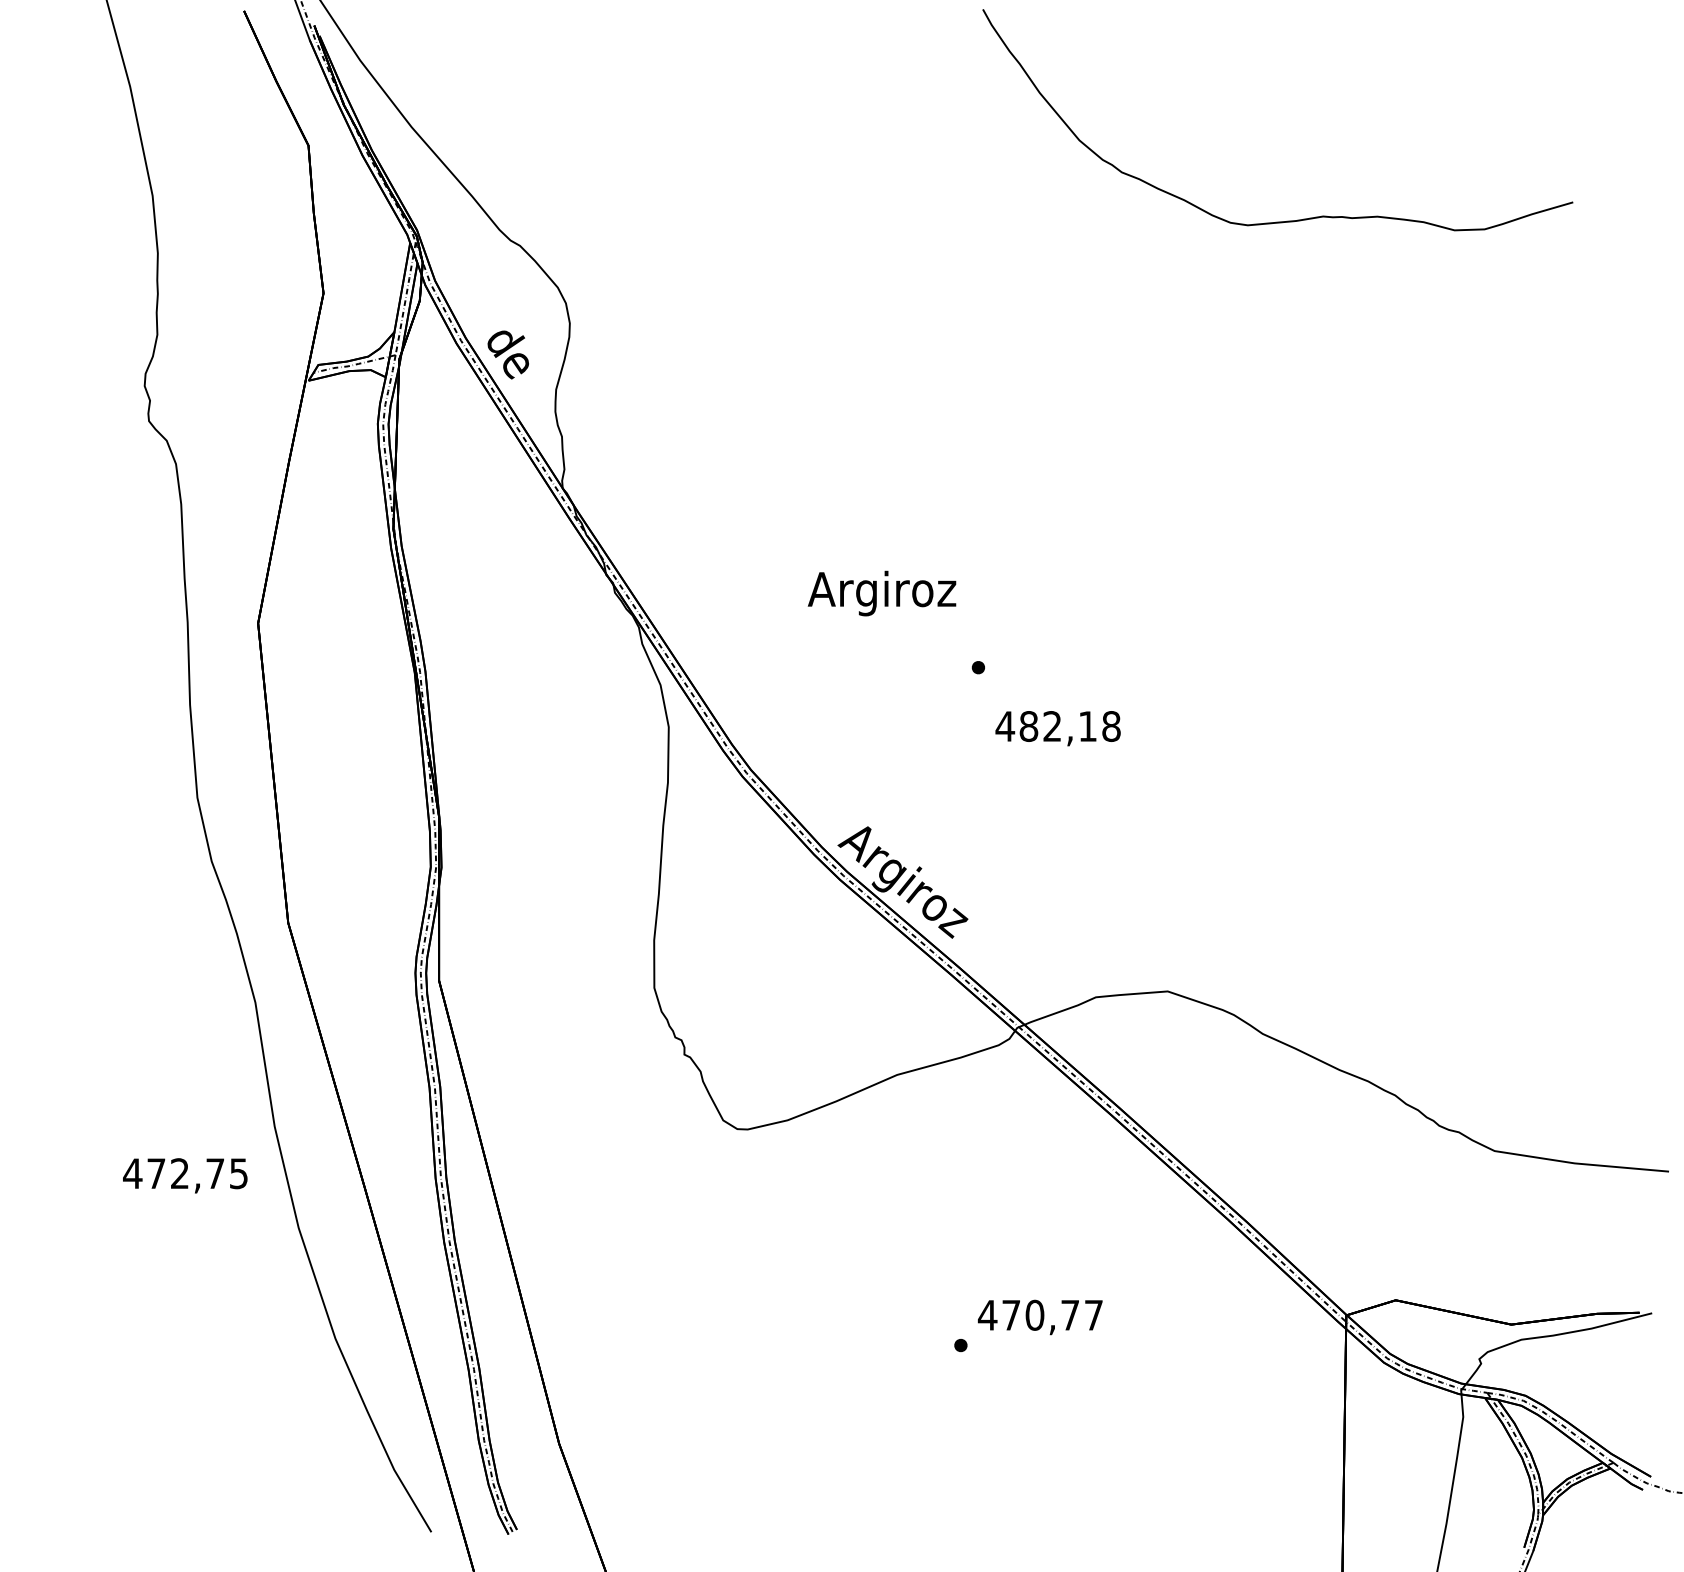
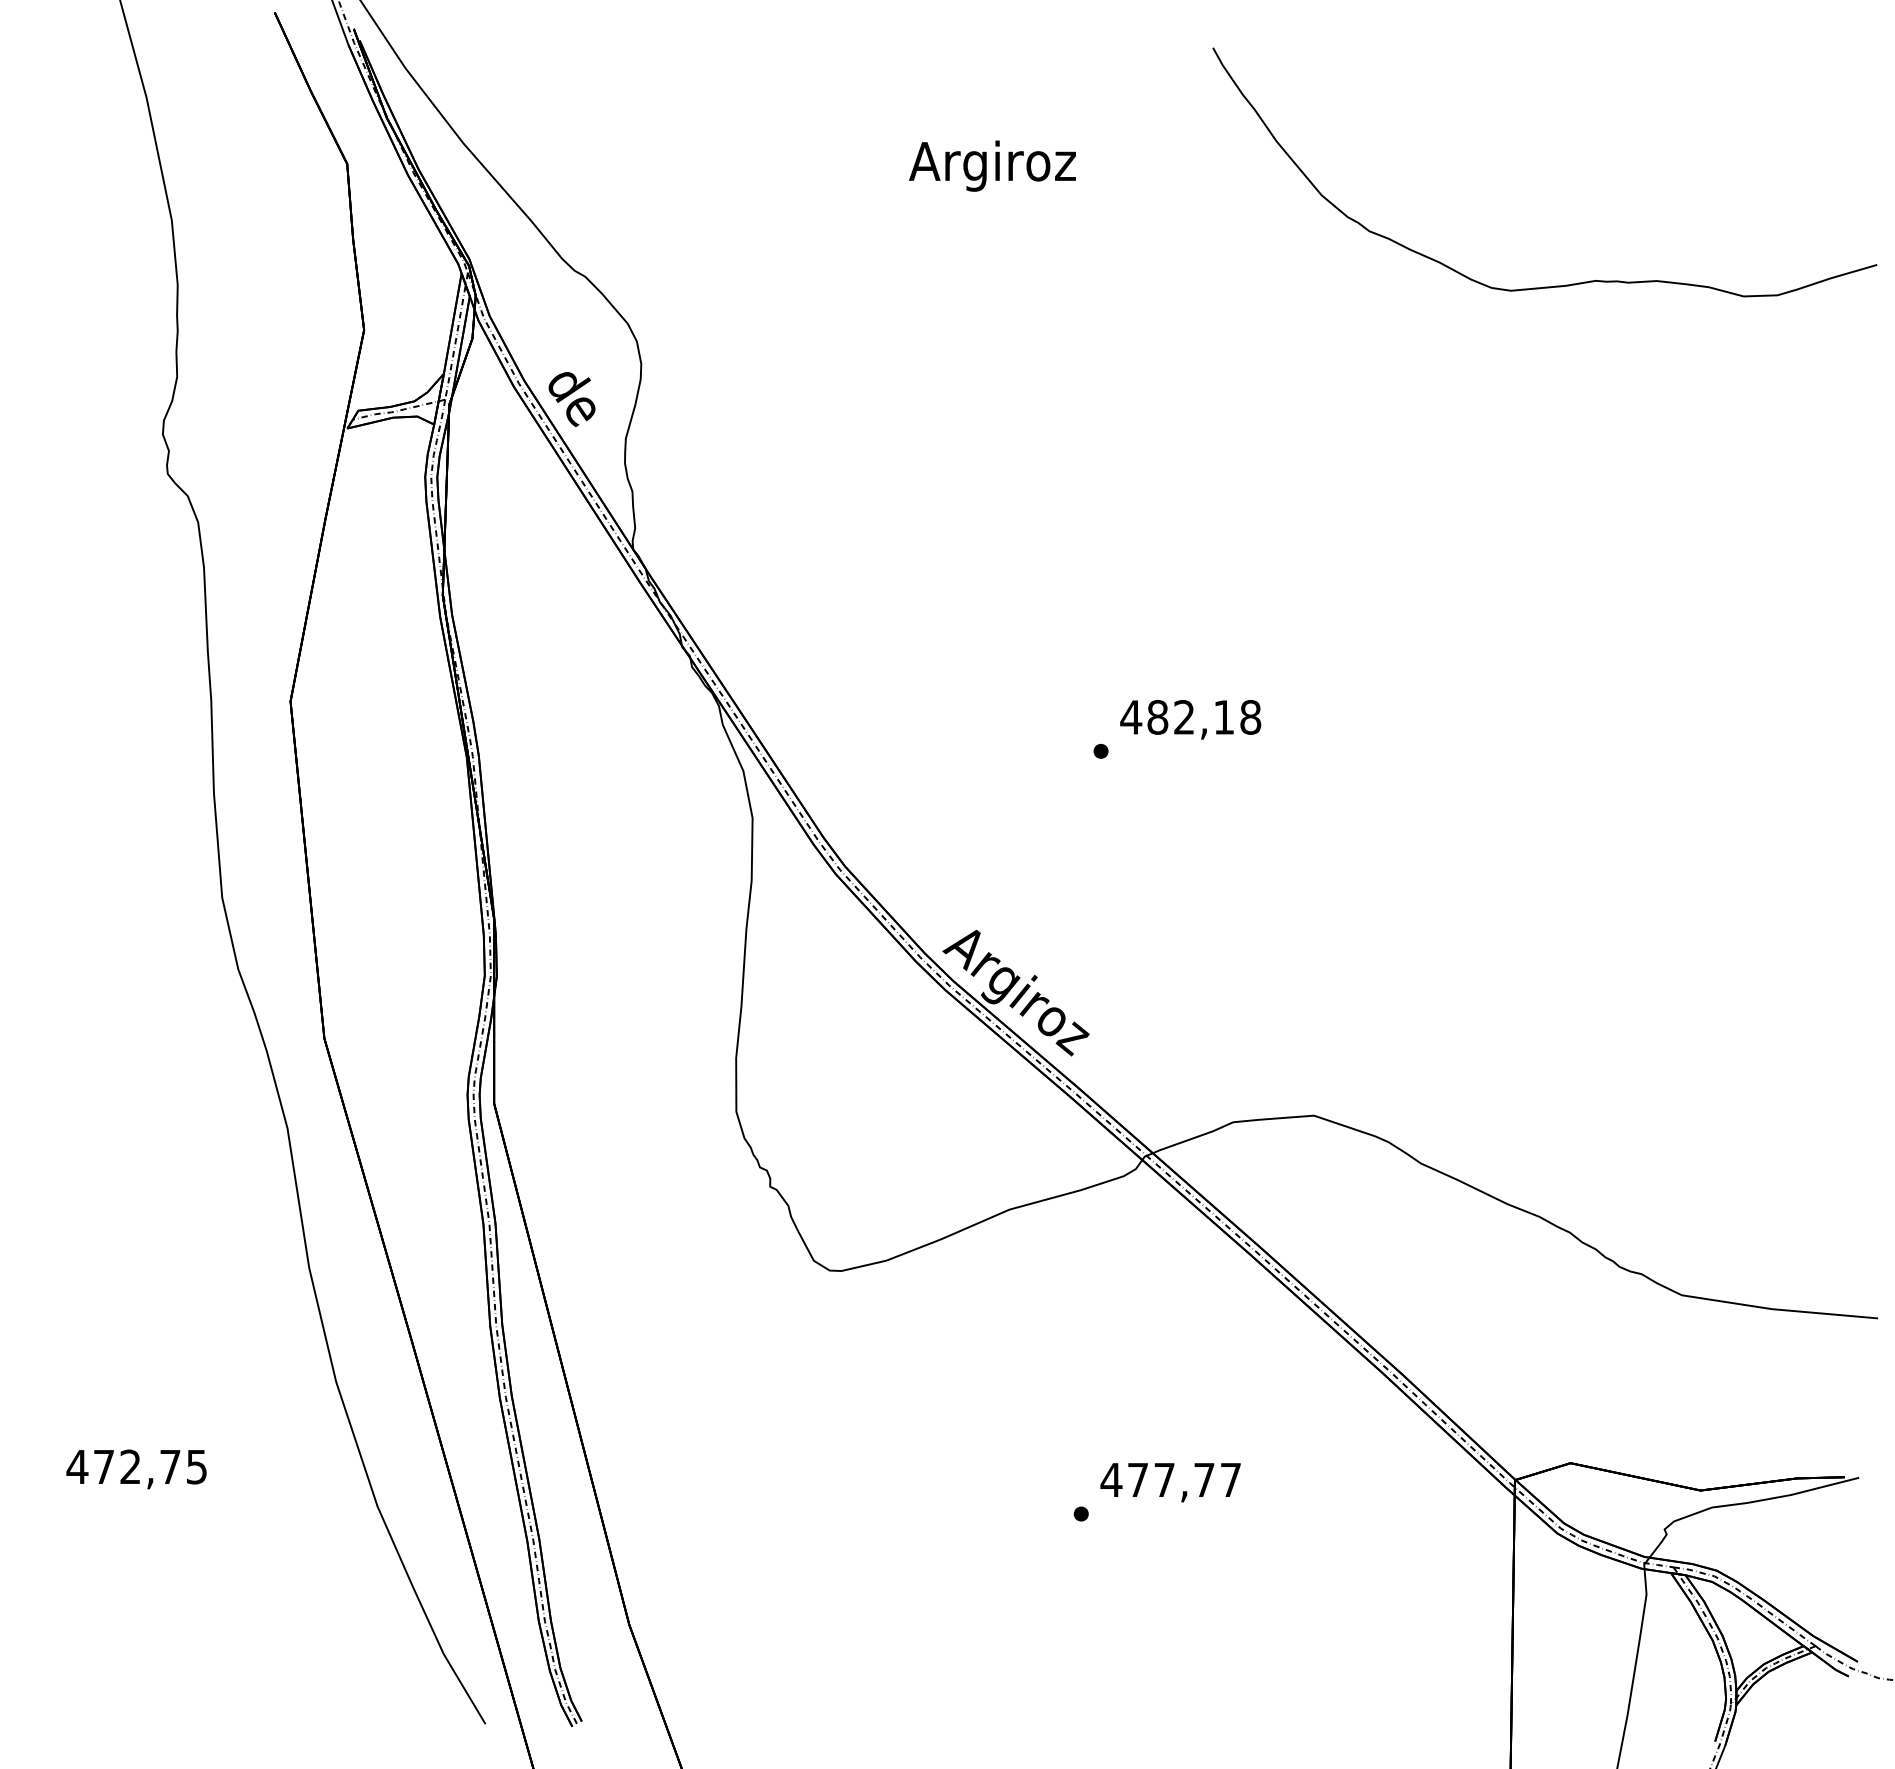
curve: (1287, 220) -> (1555, 285), moved
text: (881, 593) -> (991, 166), moved
text: (1057, 728) -> (1189, 719), moved
text: (185, 1175) -> (136, 1469), moved
text: (1034, 1314) -> (1164, 1479), 470,77 -> 477,77

